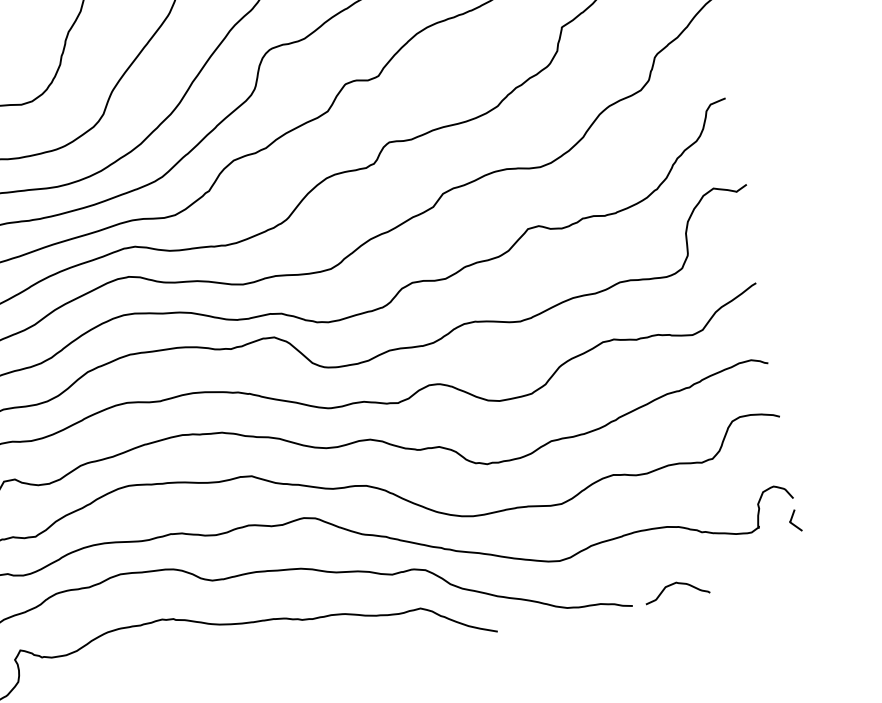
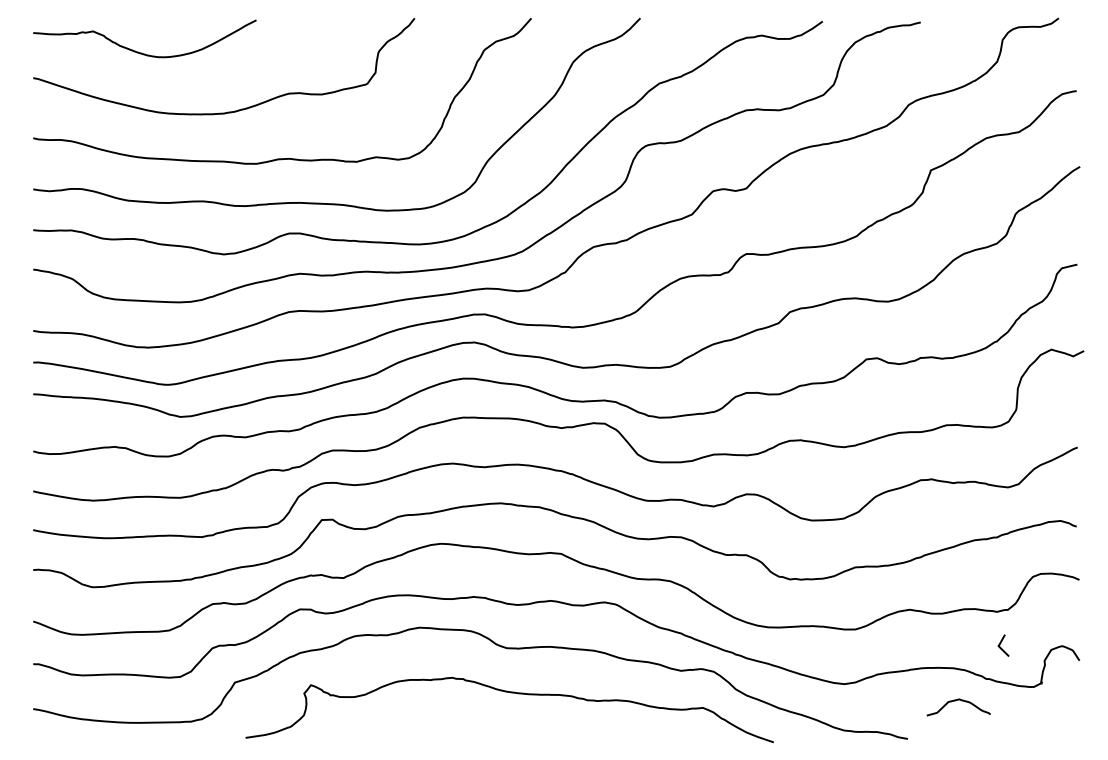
line: (792, 519) -> (1001, 643), moved
curve: (672, 585) -> (955, 701), moved

